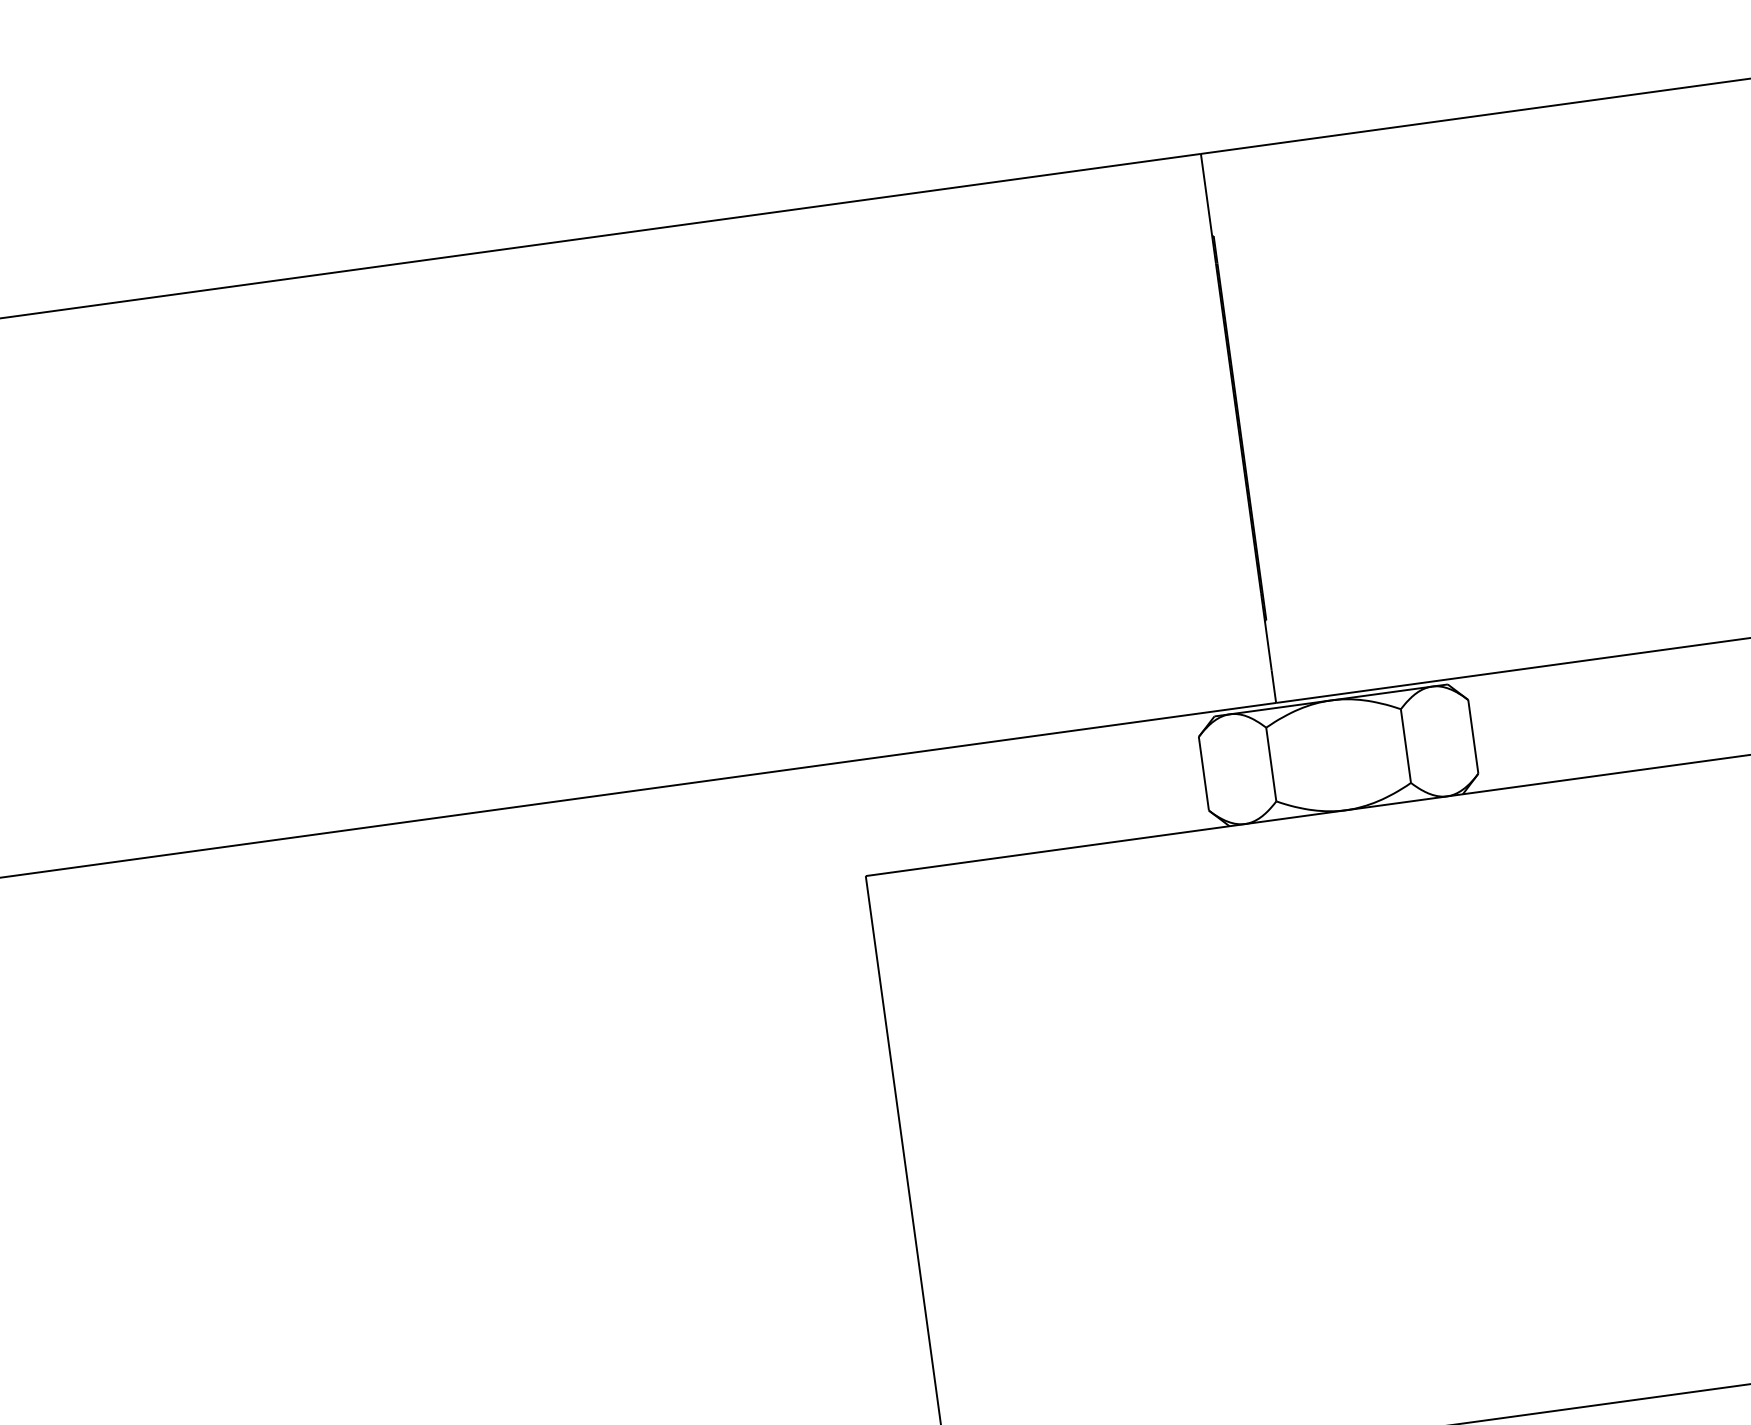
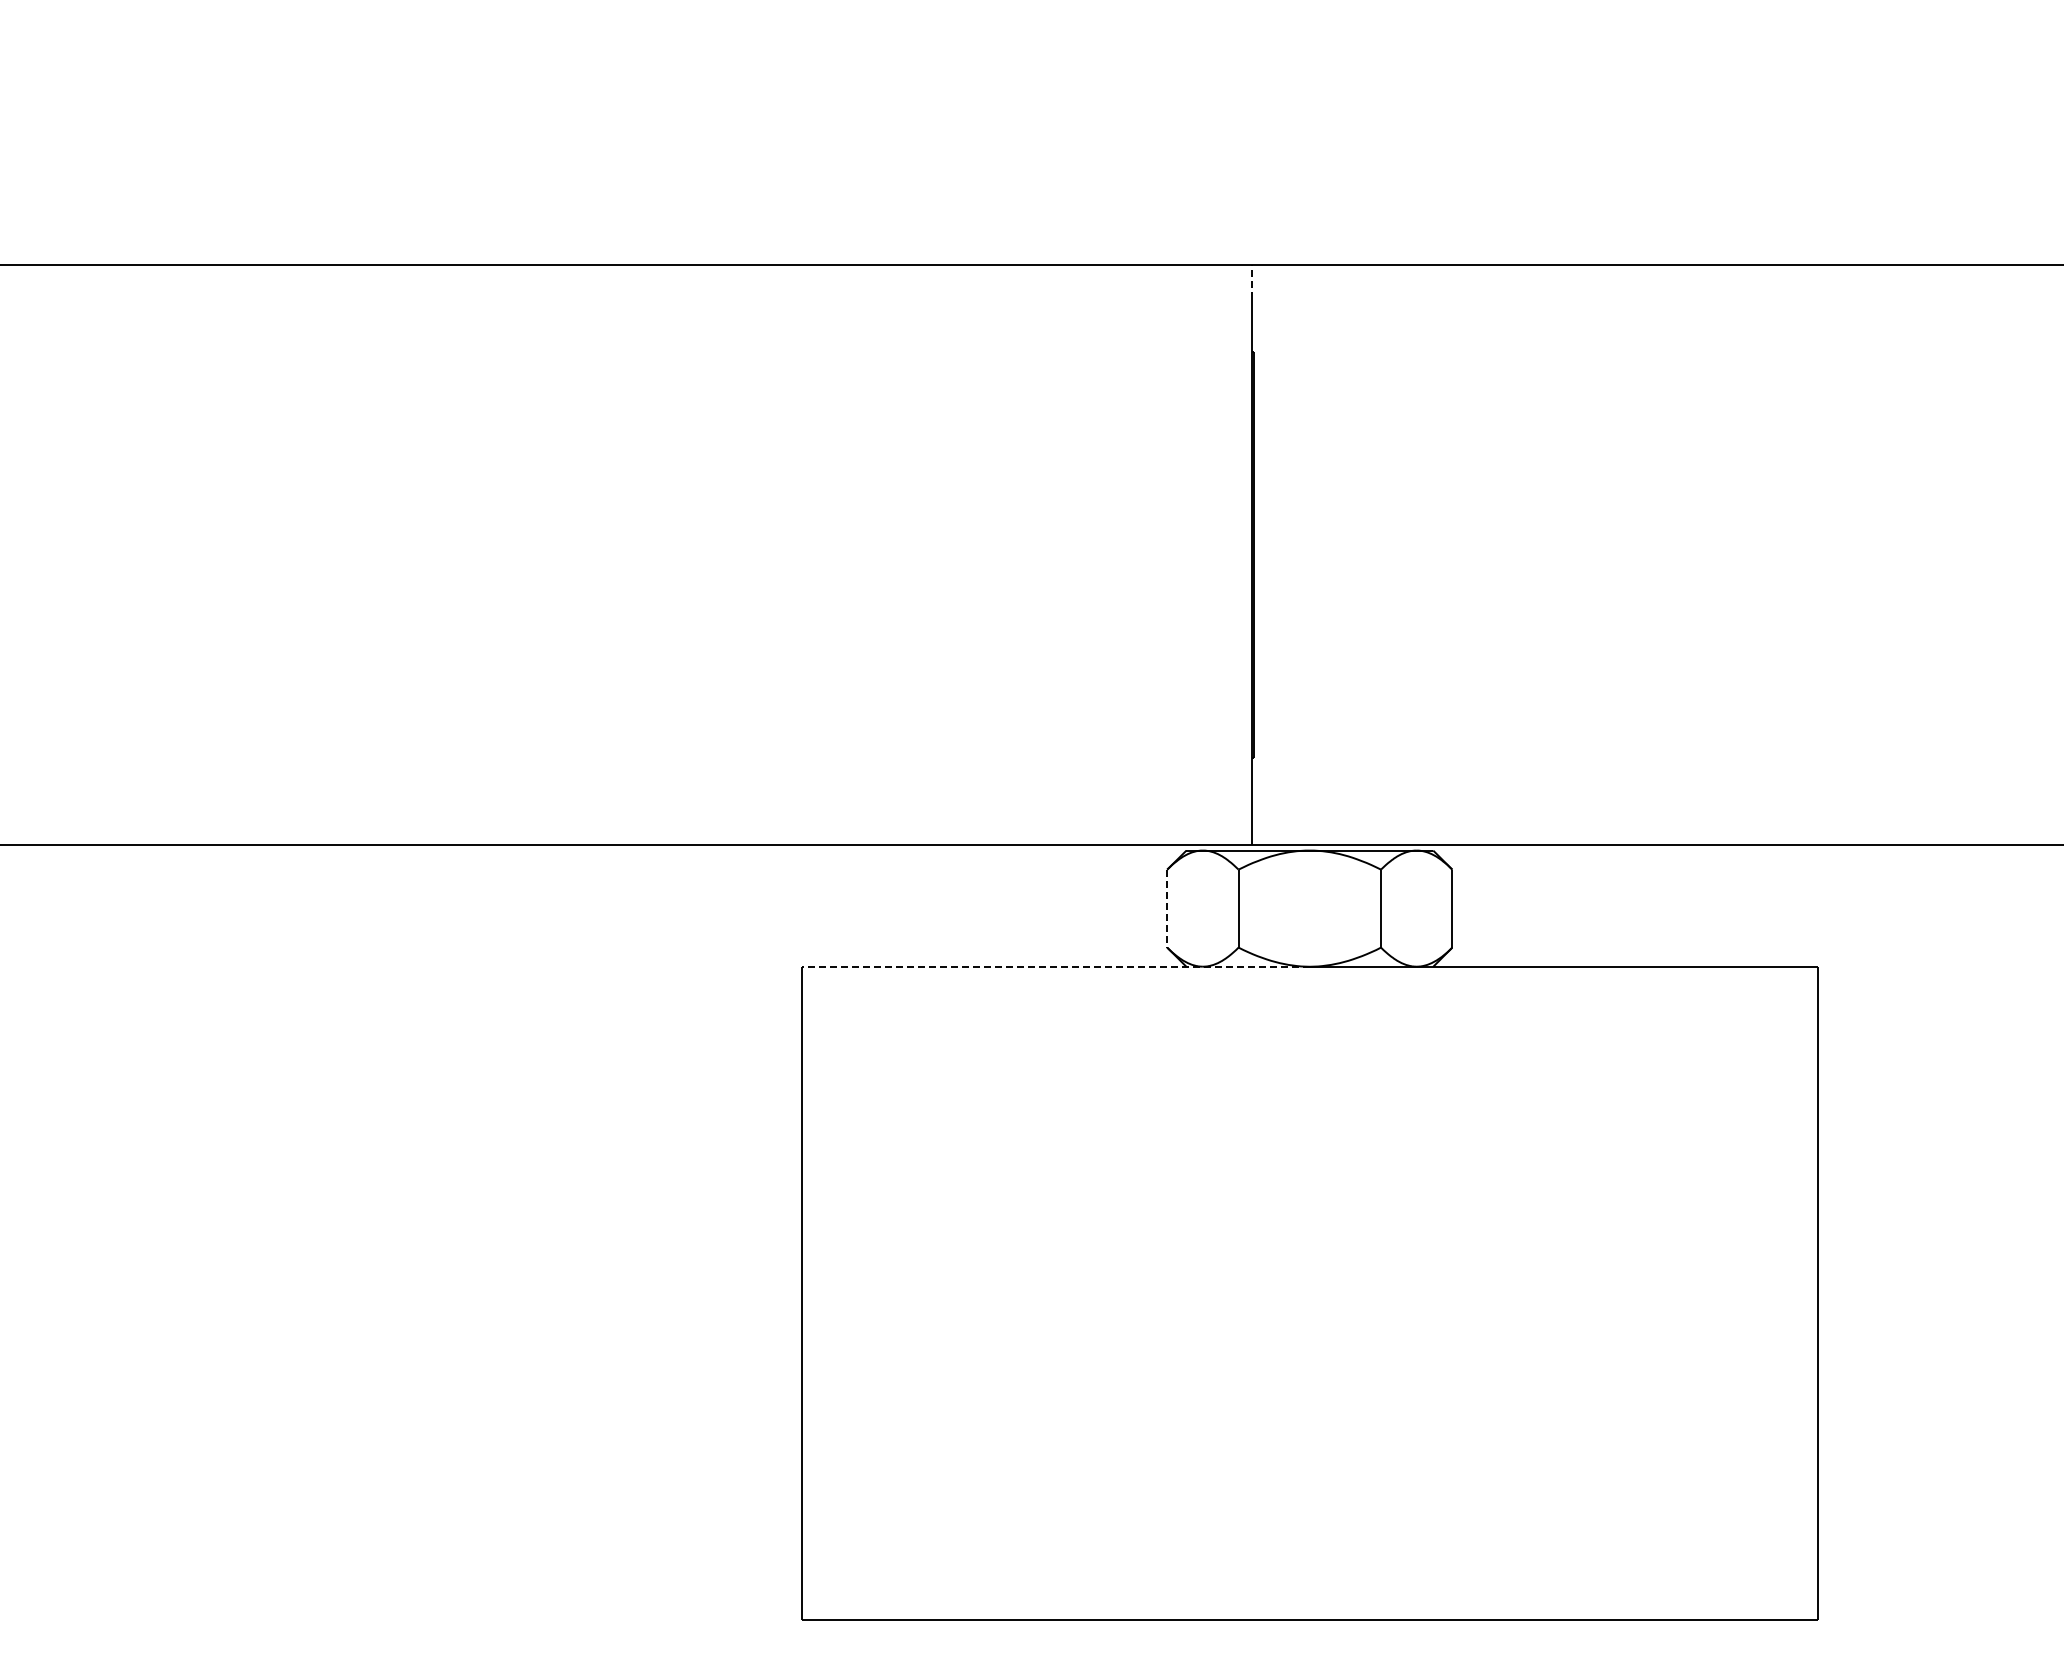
line: (1203, 169) -> (1252, 281), solid -> dashed
line: (1204, 773) -> (1167, 908), solid -> dashed
line: (1105, 842) -> (1055, 966), solid -> dashed

